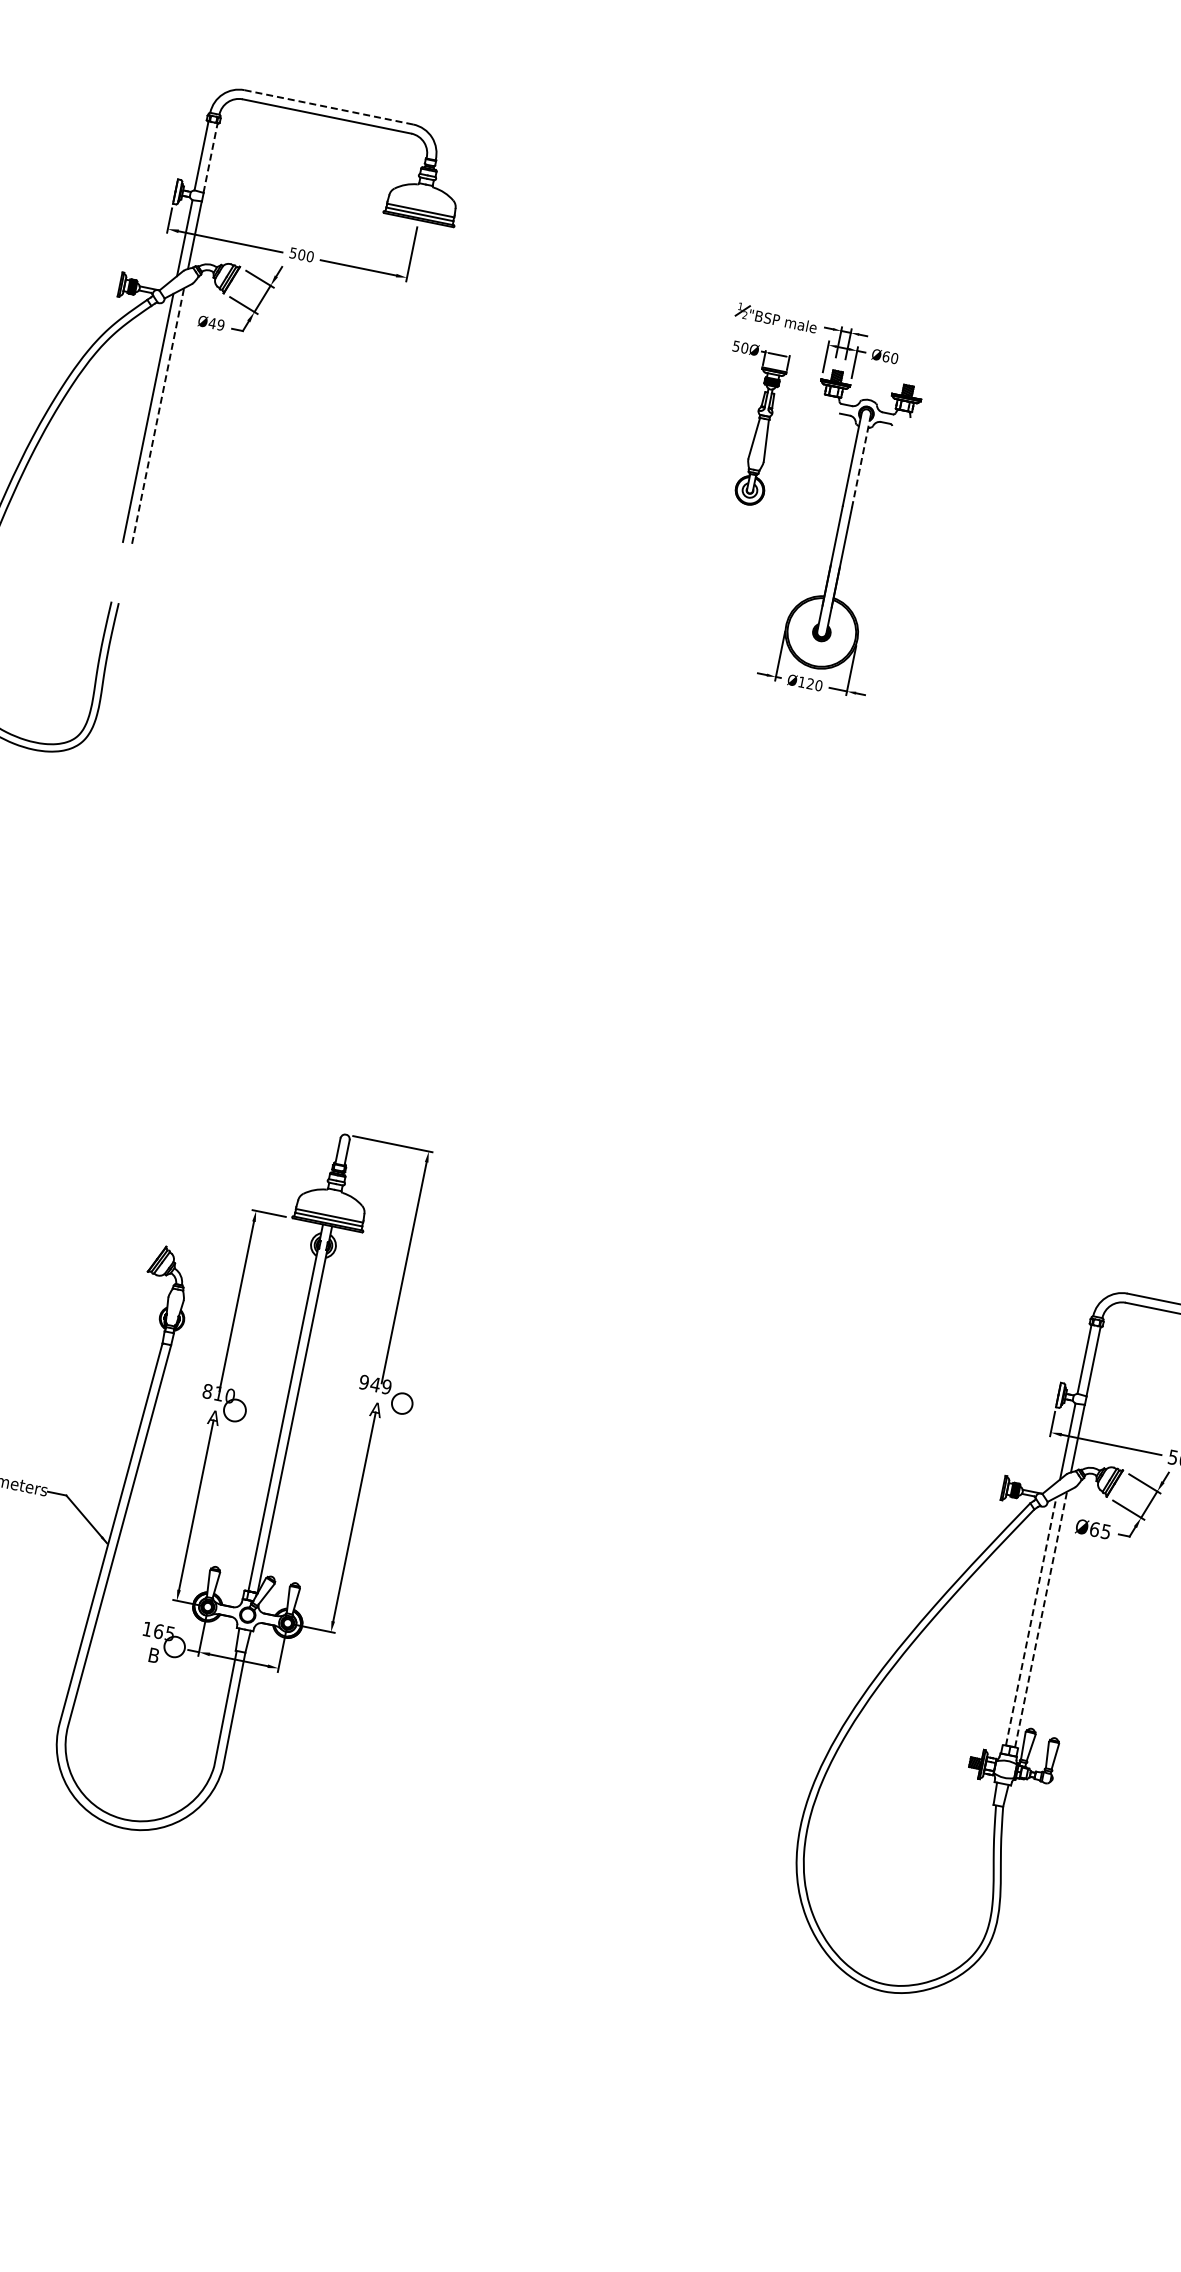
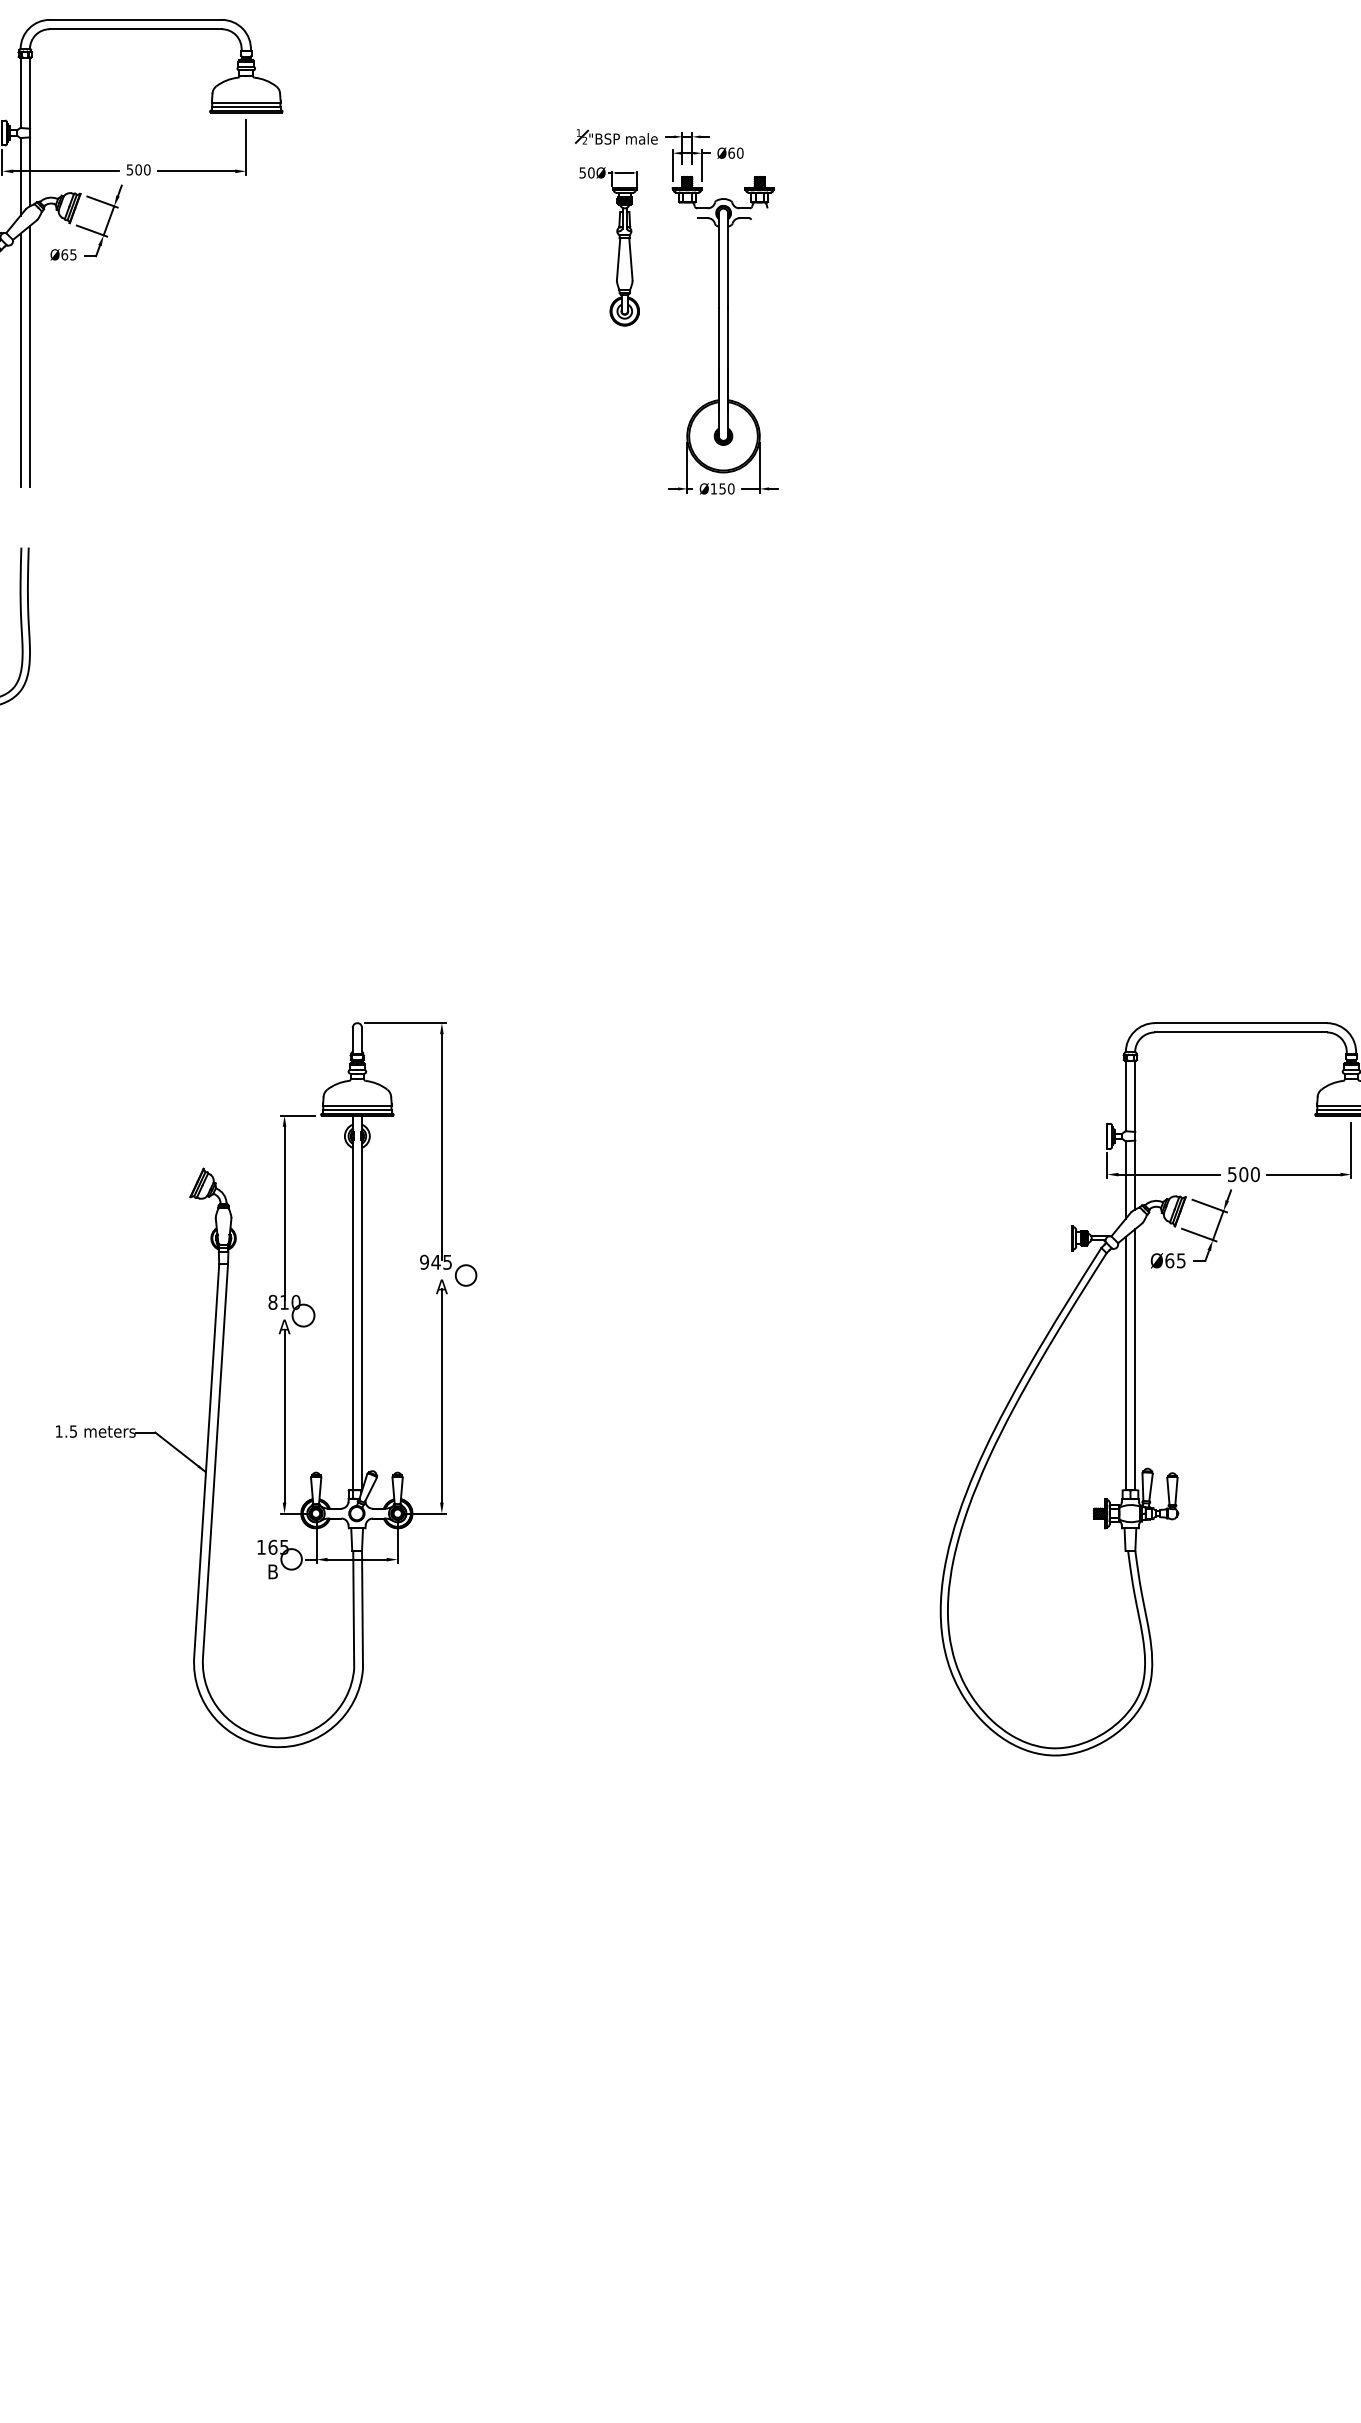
line: (328, 106) -> (135, 19), dashed -> solid
line: (210, 158) -> (29, 93), dashed -> solid
text: (216, 323) -> (68, 254), Ø49 -> Ø65
line: (157, 415) -> (29, 355), dashed -> solid
line: (861, 462) -> (728, 261), dashed -> solid
text: (810, 683) -> (722, 488), Ø120 -> Ø150
text: (386, 1386) -> (447, 1261), 949 -> 945
line: (1041, 1619) -> (1135, 1359), dashed -> solid
line: (1030, 1621) -> (1125, 1363), dashed -> solid

